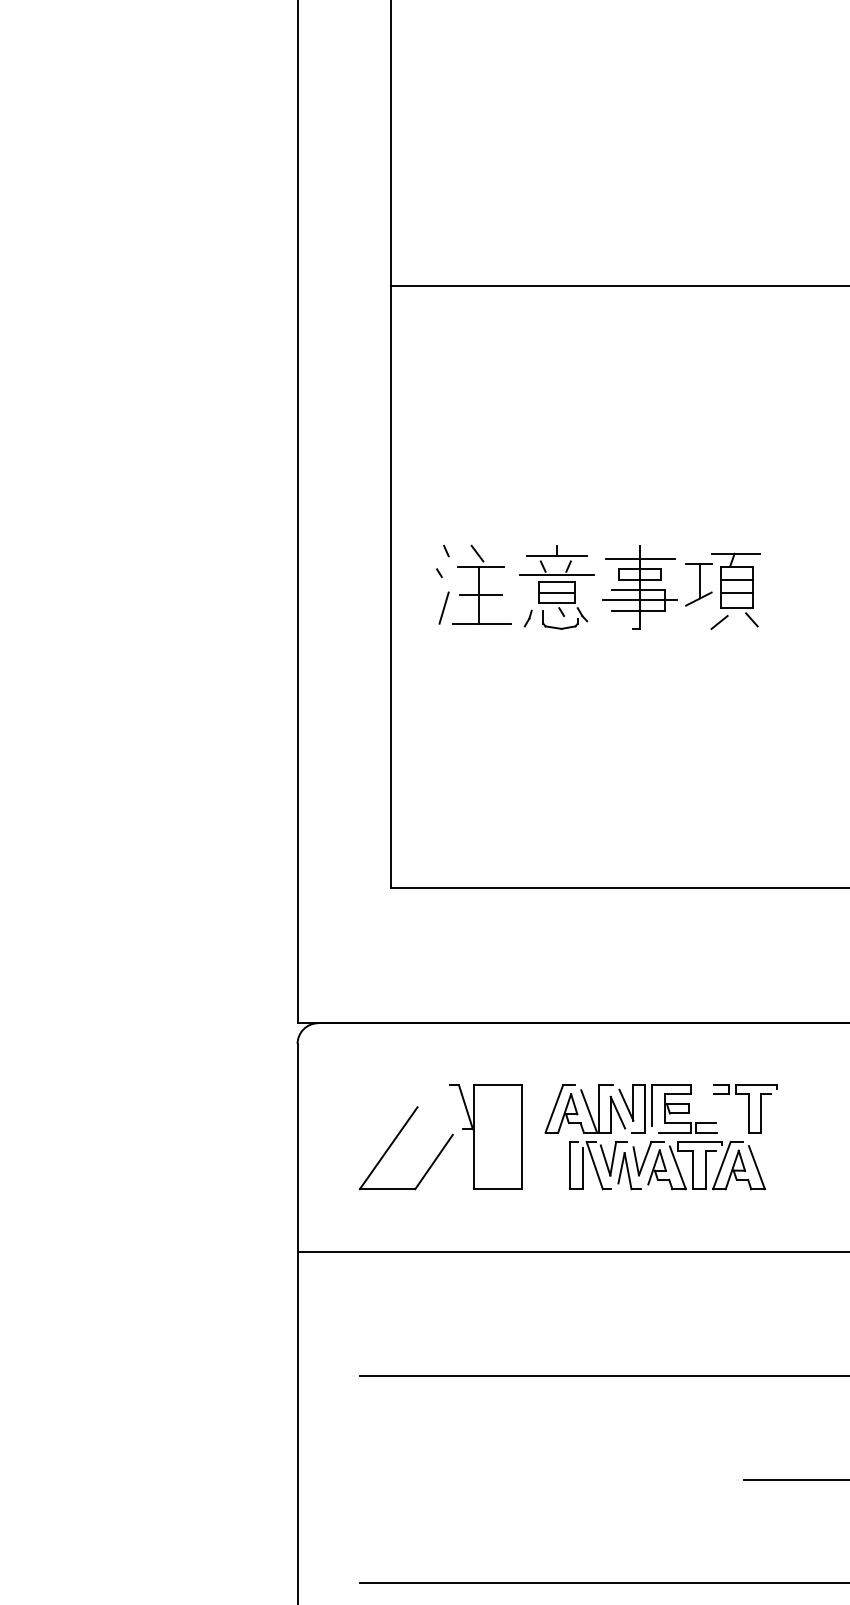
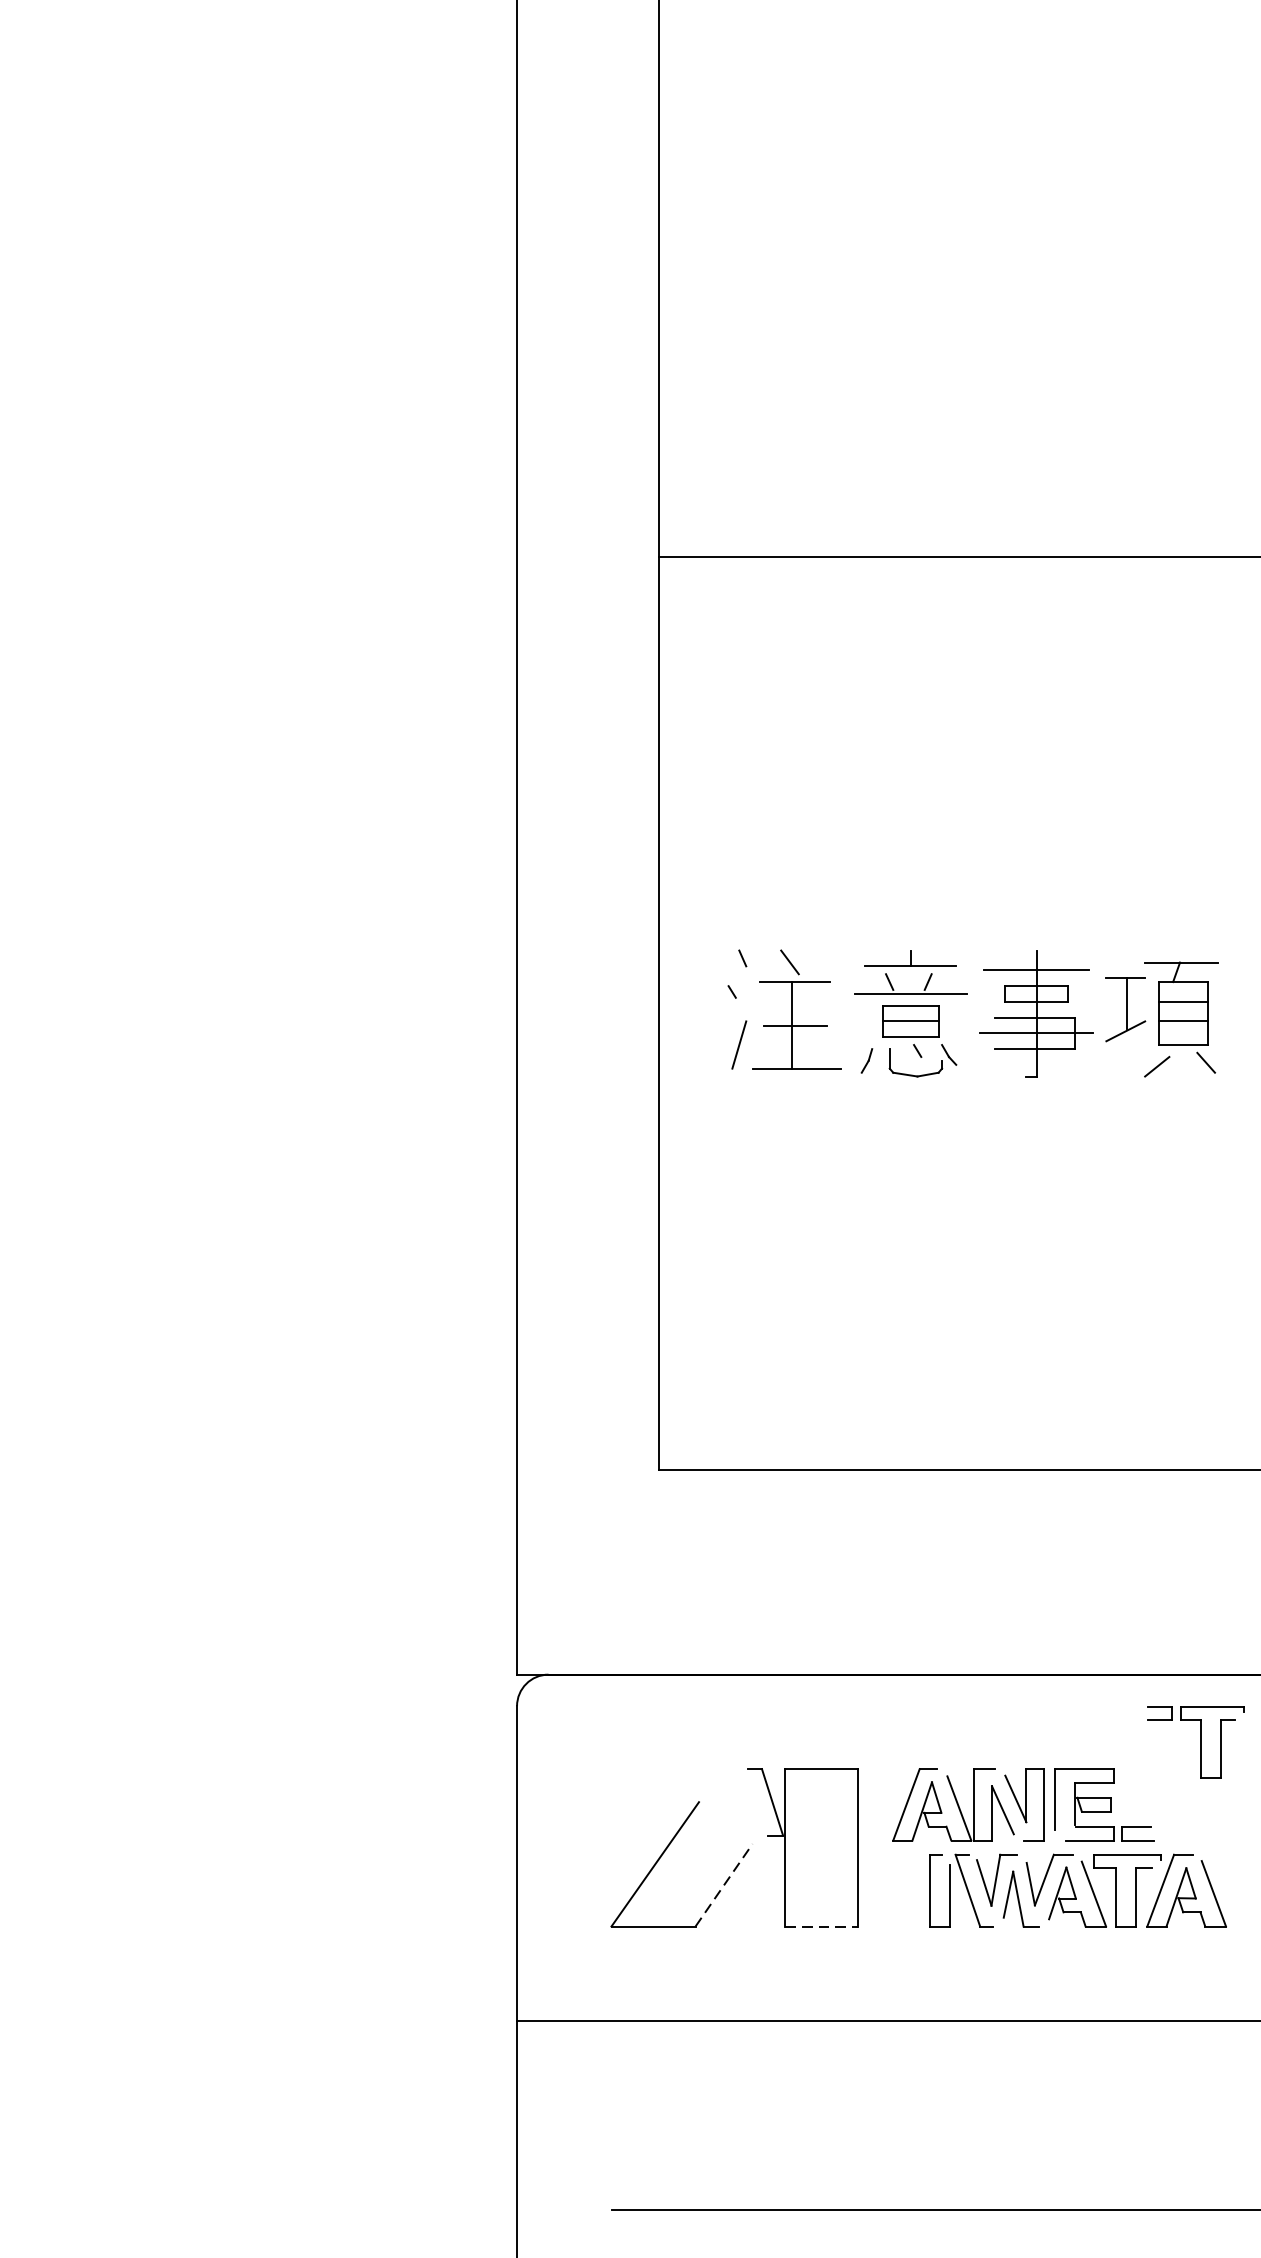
part: (745, 1108) -> (1196, 1741), moved
line: (434, 1161) -> (724, 1884), solid -> dashed
line: (498, 1189) -> (821, 1926), solid -> dashed

